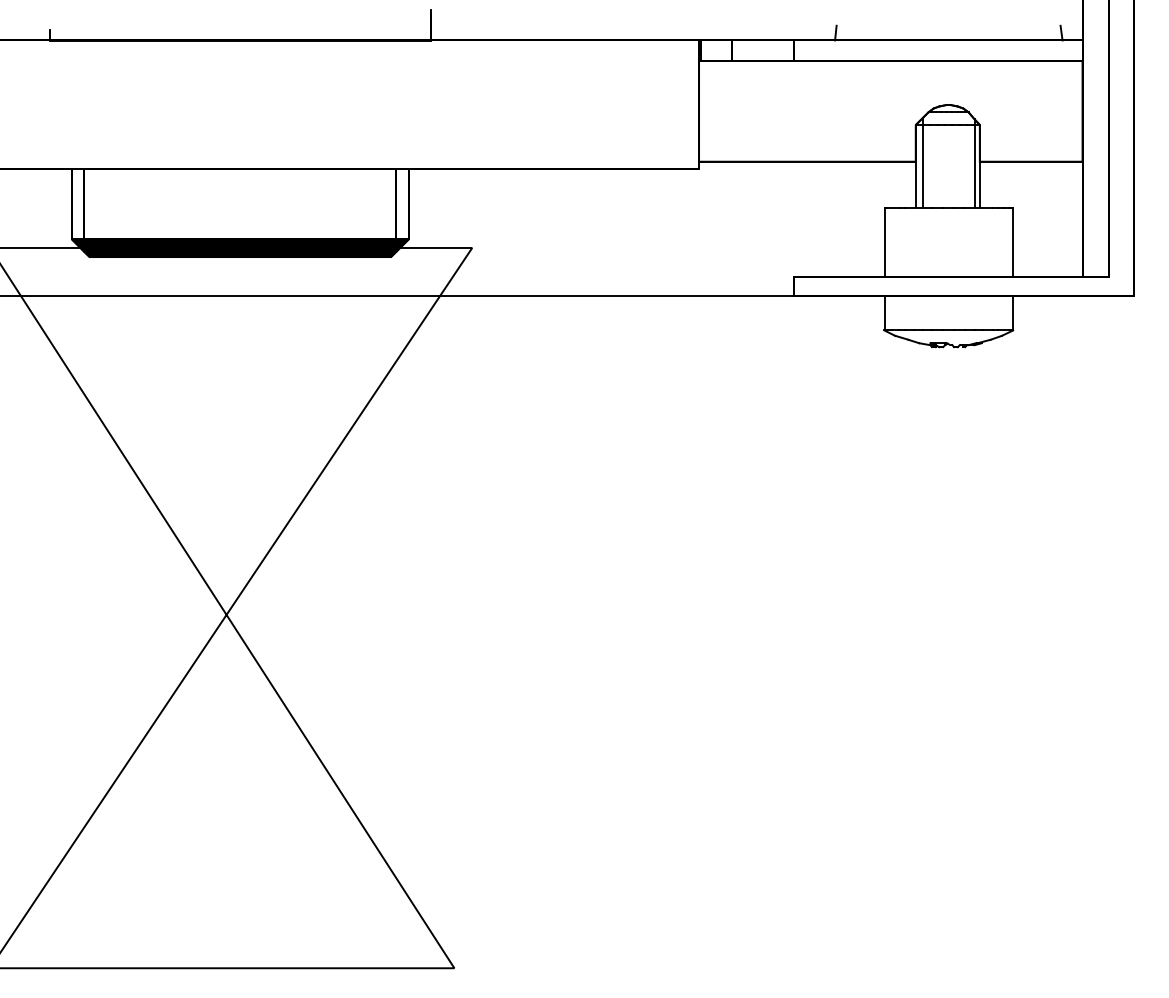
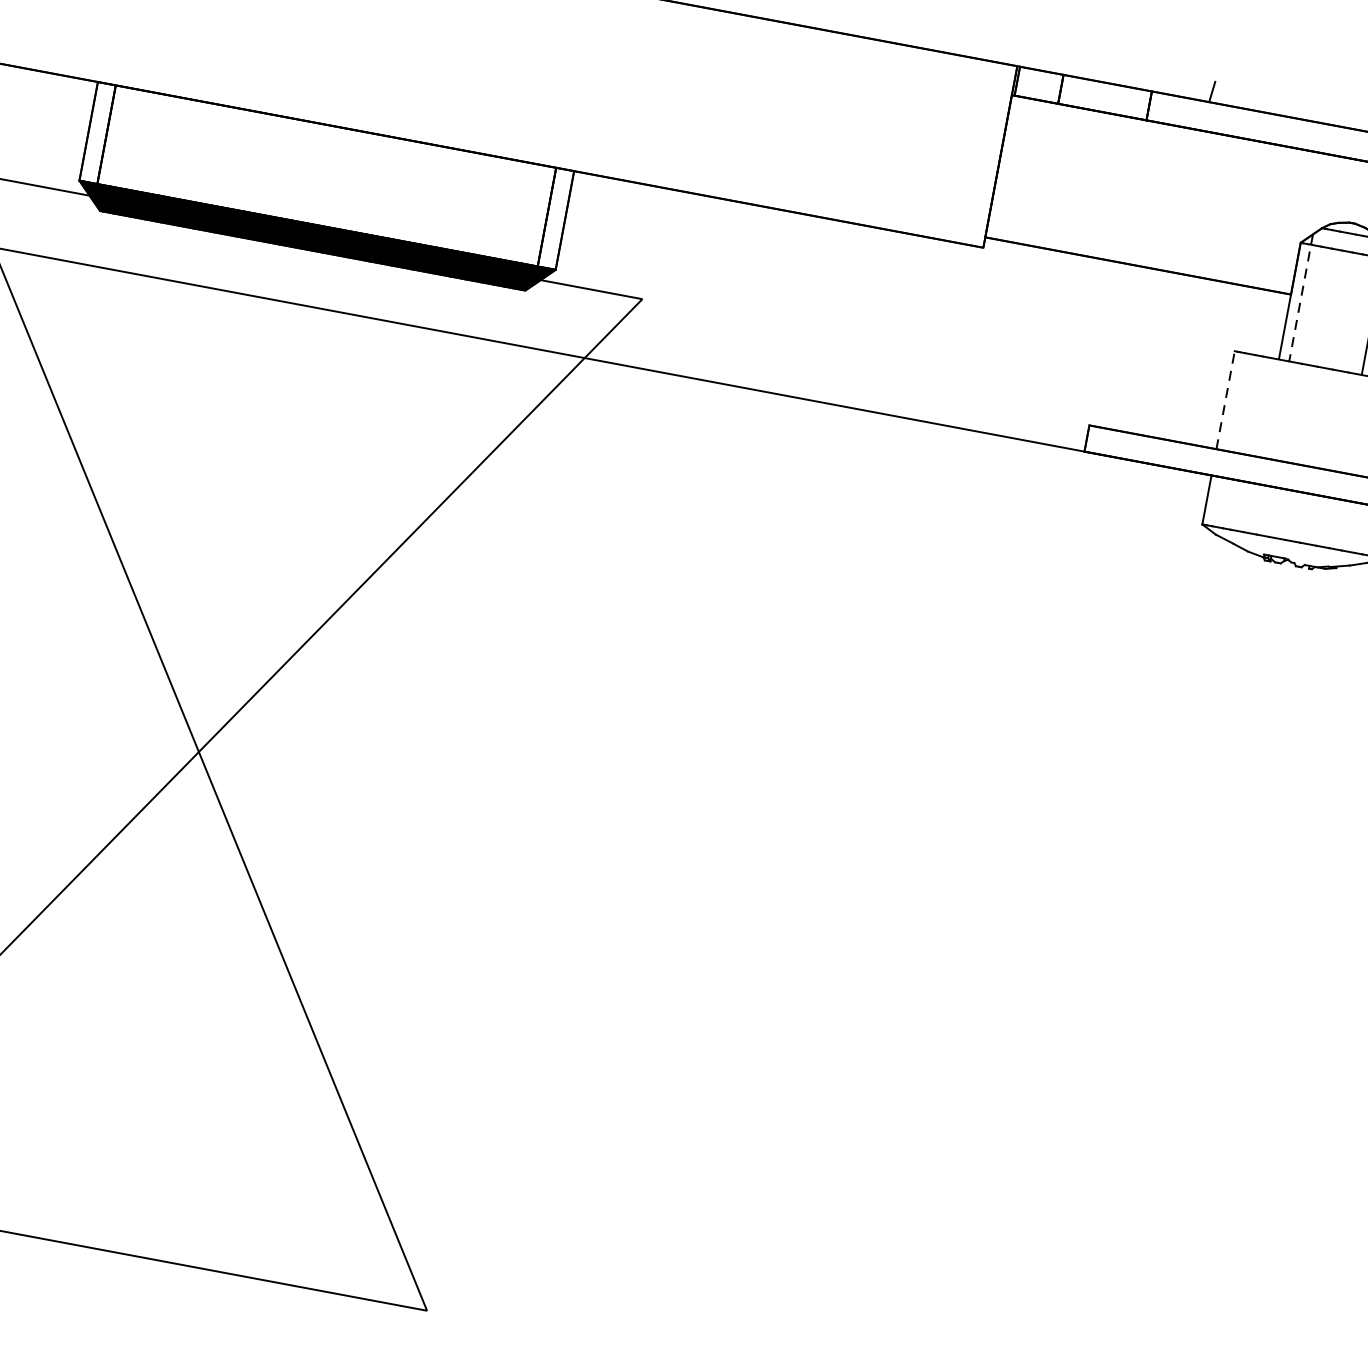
line: (923, 161) -> (1301, 296), solid -> dashed
line: (884, 242) -> (1225, 400), solid -> dashed

